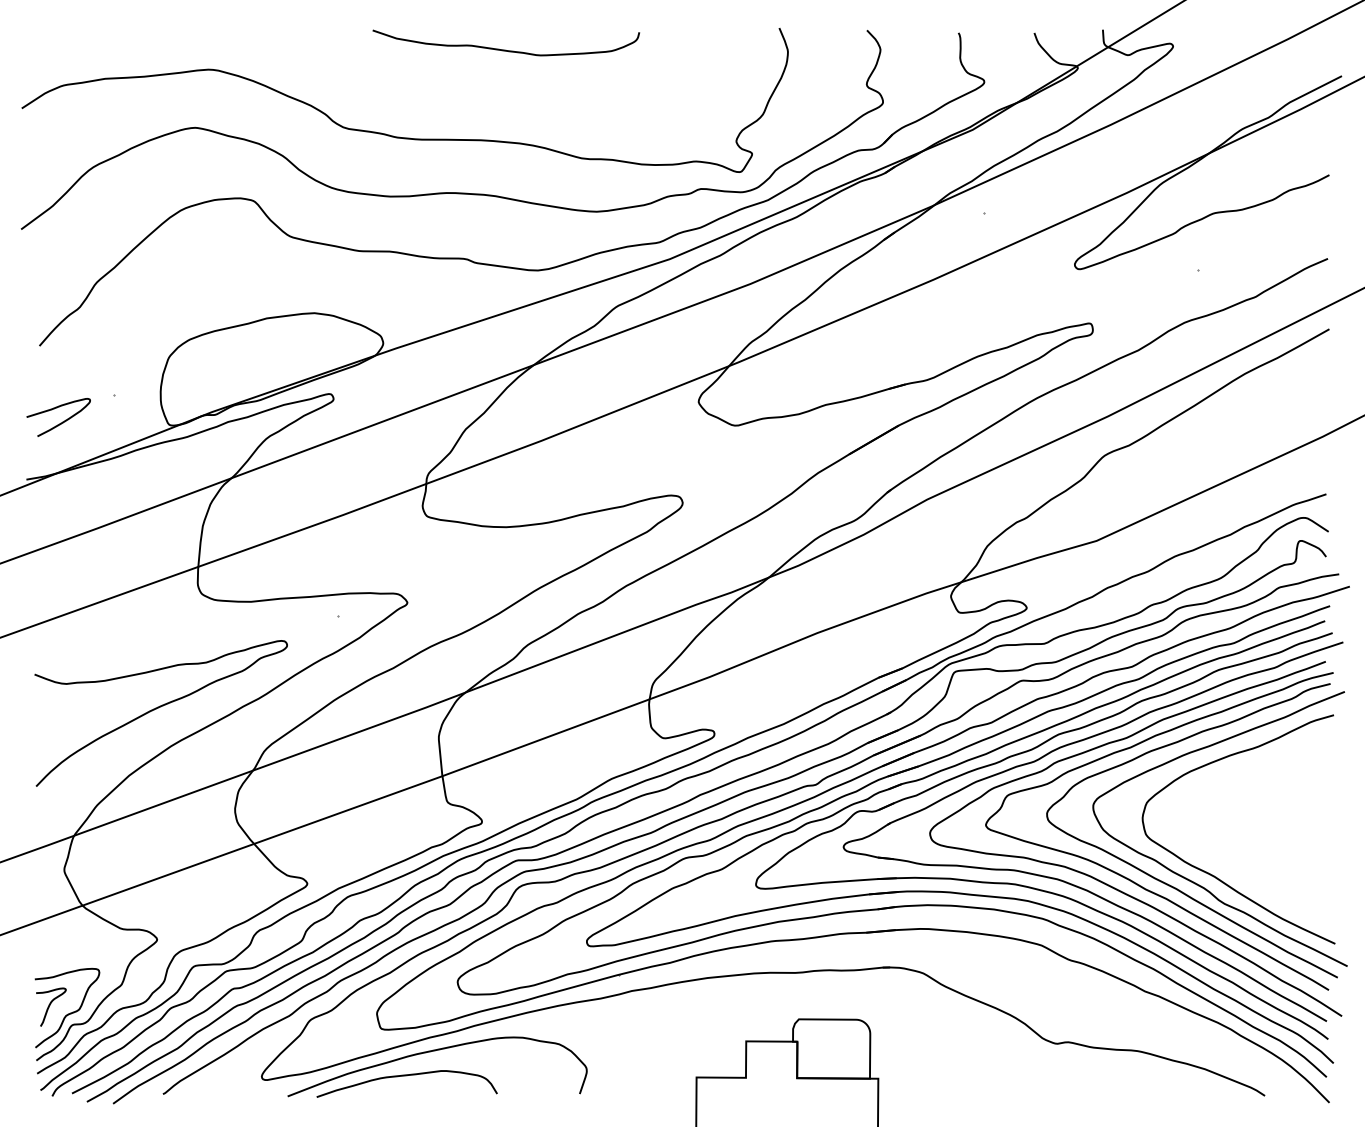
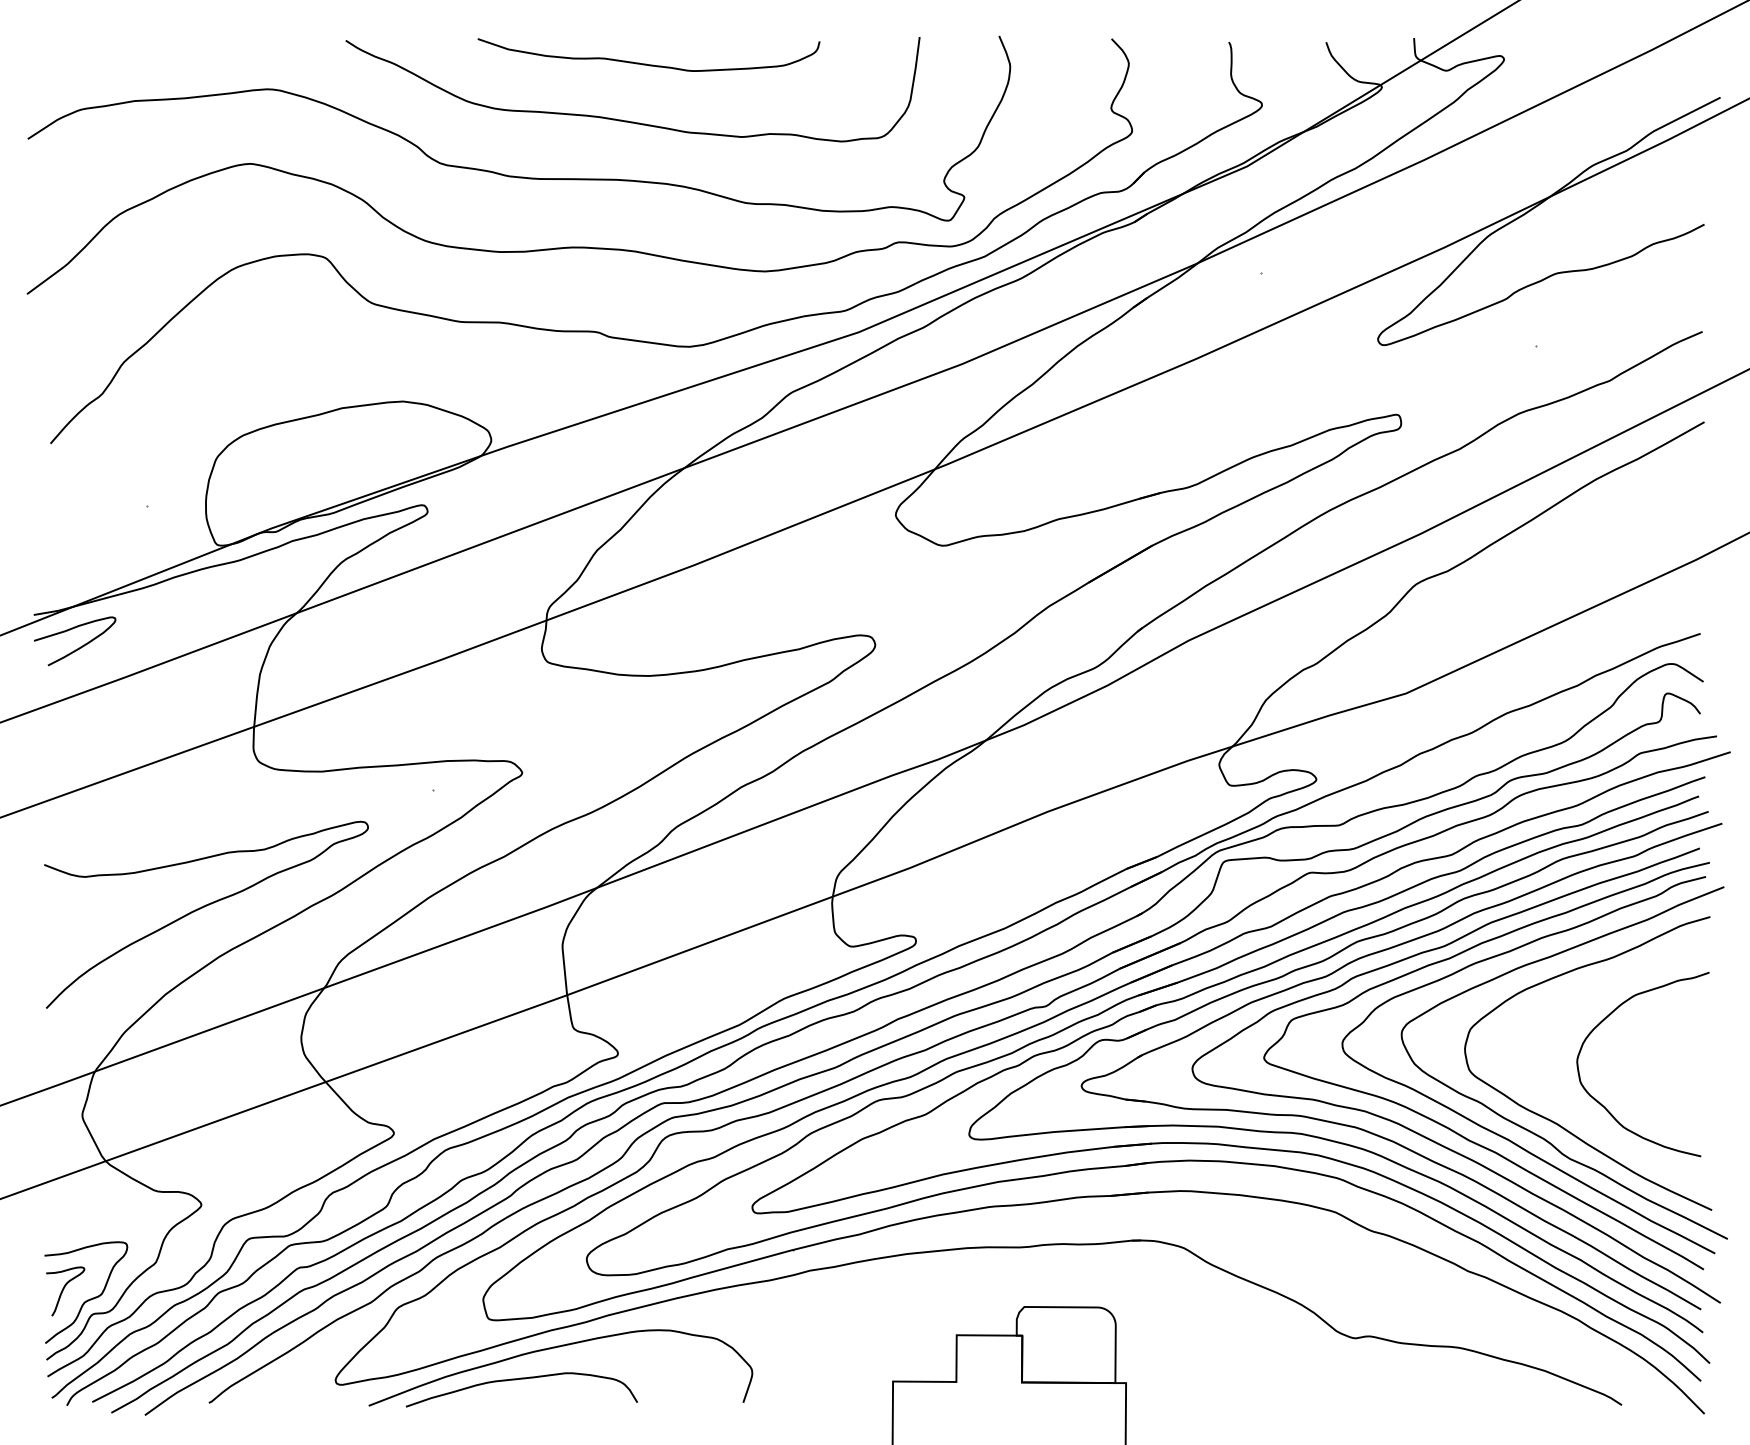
curve: (489, 94) -> (627, 120), added
curve: (61, 422) -> (78, 647), moved
curve: (1252, 862) -> (1605, 1106), added

